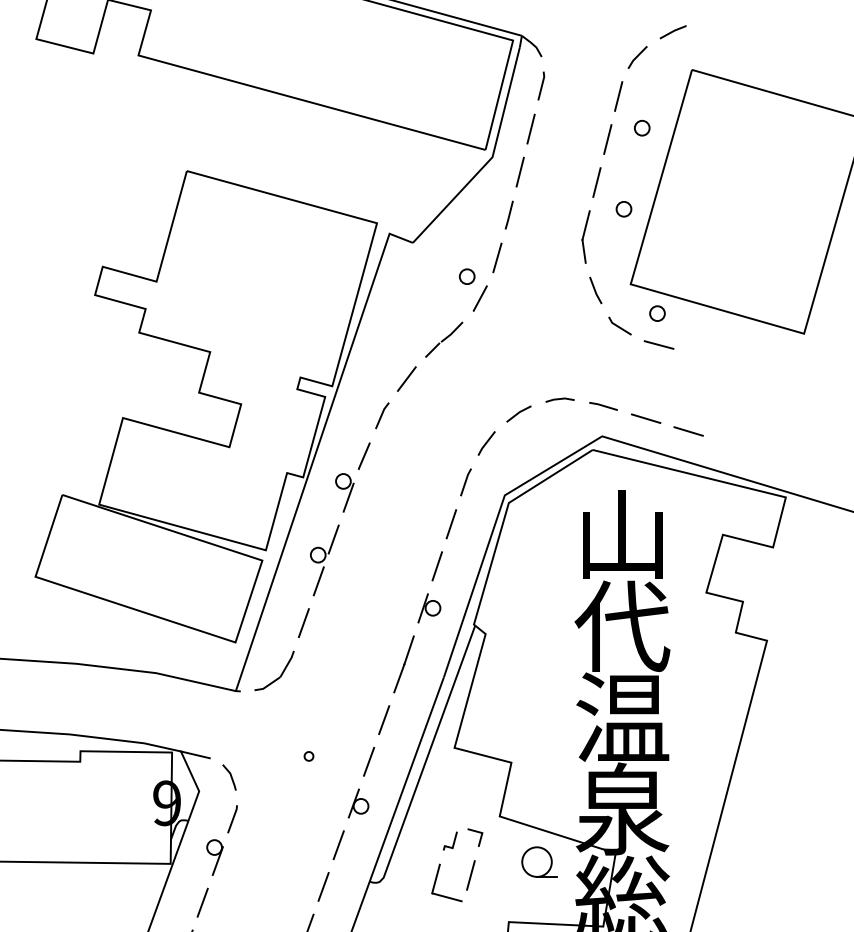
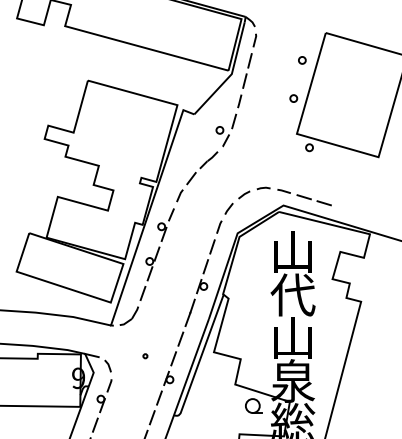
part: (600, 181) -> (282, 85), removed
text: (621, 716) -> (292, 337), 温 -> 山
part: (440, 865) -> (207, 407), removed

